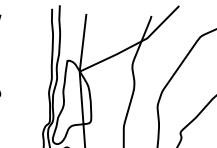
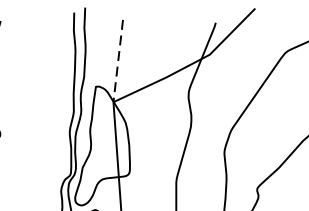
line: (83, 43) -> (118, 62), solid -> dashed

